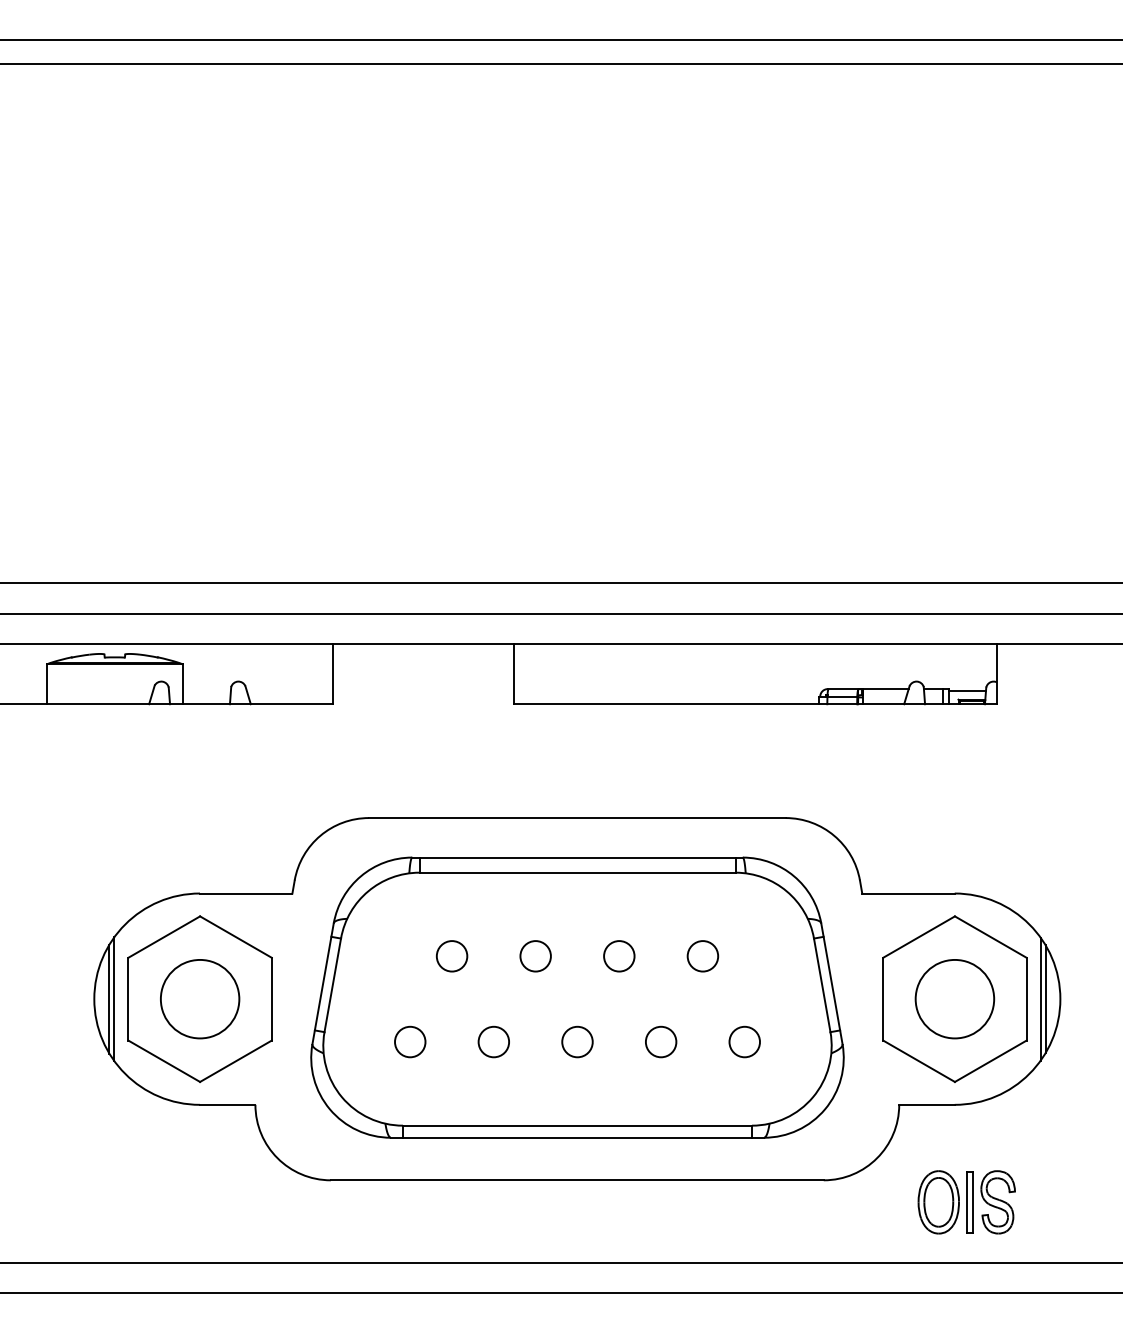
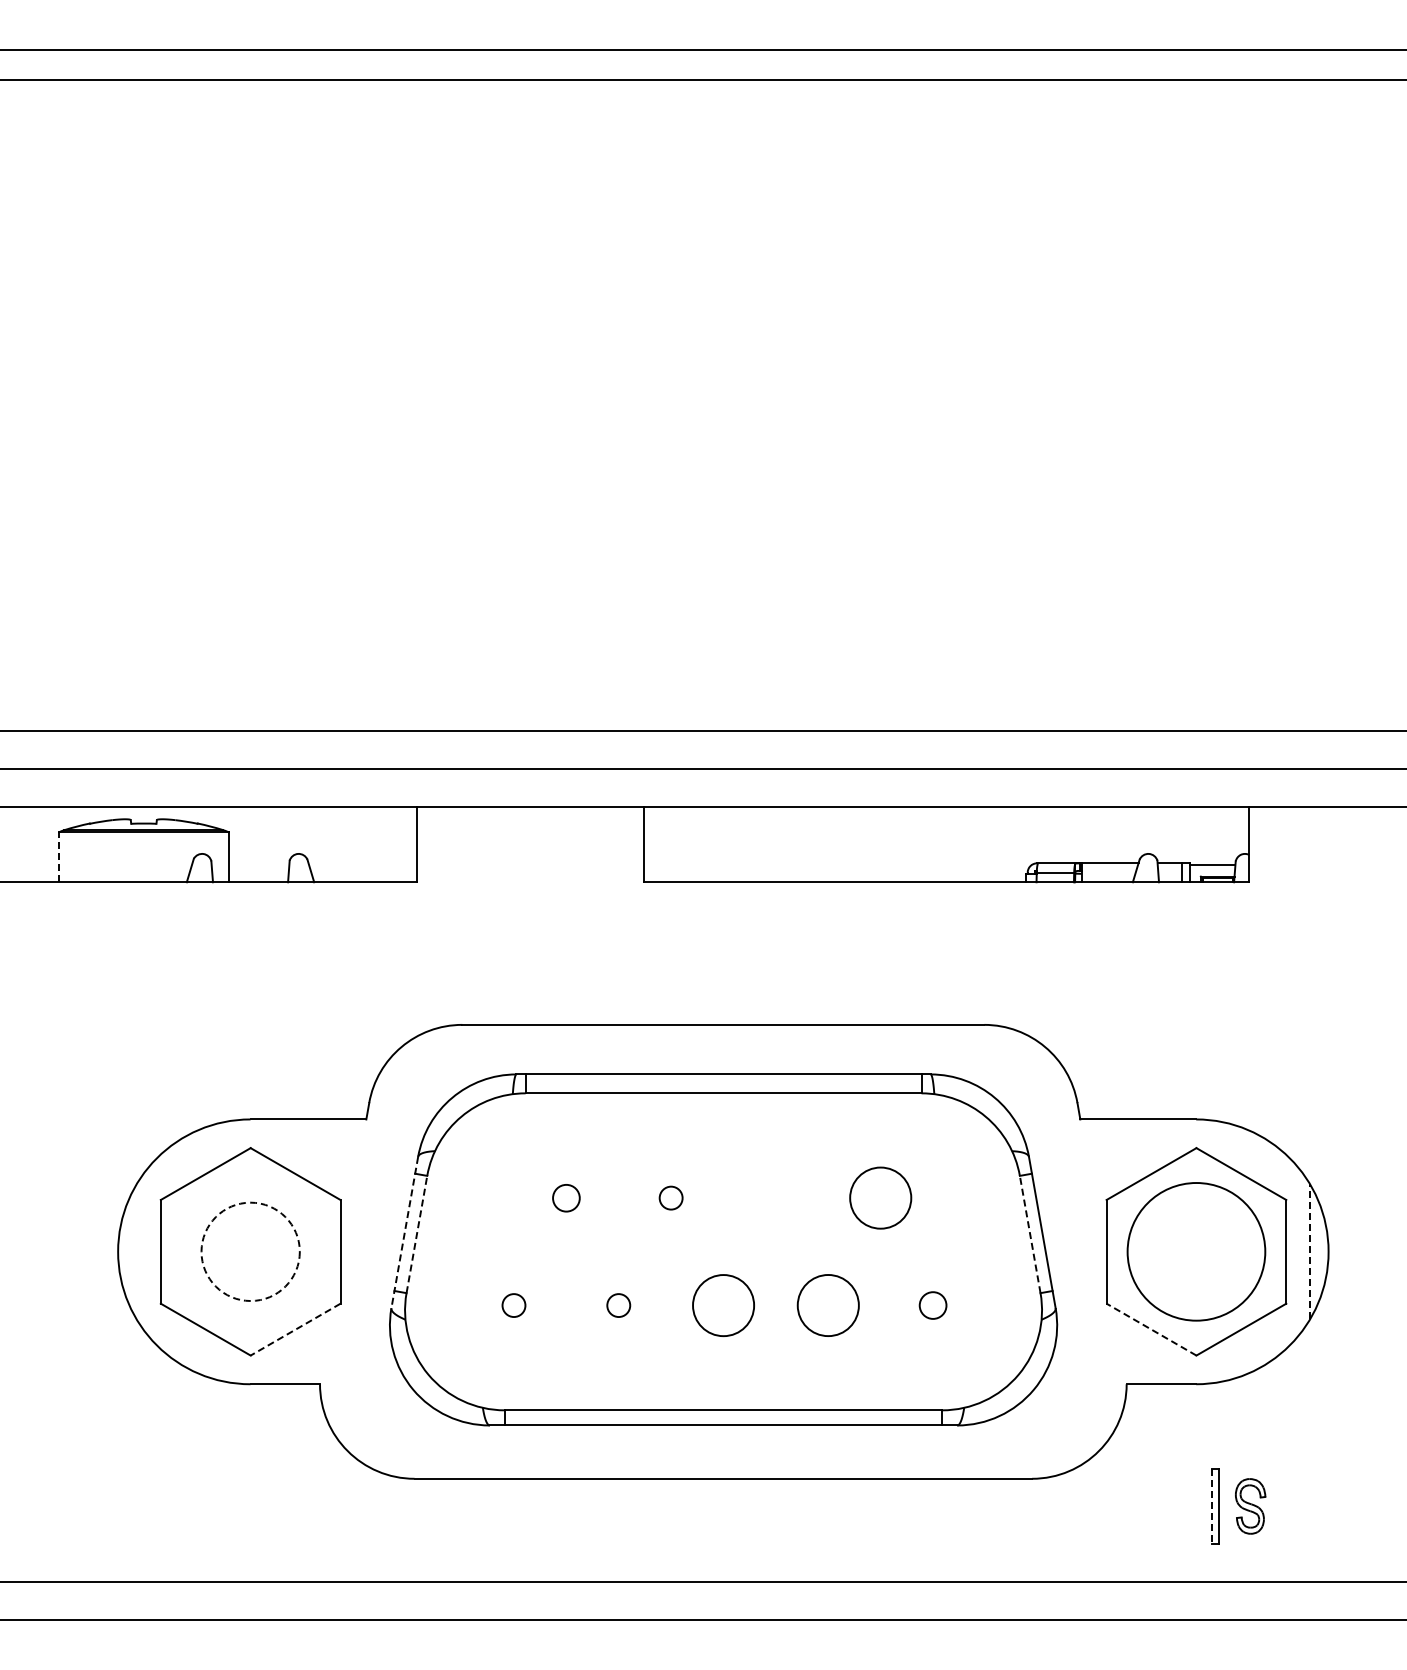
line: (46, 684) -> (58, 857), solid -> dashed
circle: (452, 956) -> (566, 1198), size x0.7
circle: (535, 956) -> (671, 1198), size x0.6
circle: (618, 956) -> (775, 1198), removed
circle: (702, 956) -> (880, 1198), size x1.6
line: (322, 983) -> (404, 1232), solid -> dashed
line: (332, 985) -> (416, 1234), solid -> dashed
line: (822, 985) -> (1030, 1234), solid -> dashed
line: (109, 998) -> (137, 1251), removed
line: (114, 998) -> (143, 1251), removed
circle: (199, 998) -> (250, 1251), solid -> dashed
circle: (954, 998) -> (1196, 1251), size x1.4
line: (1040, 998) -> (1303, 1251), removed
line: (1045, 998) -> (1310, 1251), solid -> dashed
circle: (409, 1042) -> (513, 1305), size x0.6
circle: (493, 1042) -> (618, 1305), size x0.6
circle: (577, 1042) -> (723, 1305), size x1.6
circle: (661, 1042) -> (828, 1305), size x1.6
circle: (745, 1042) -> (933, 1305), size x0.7
line: (235, 1061) -> (295, 1329), solid -> dashed
line: (919, 1061) -> (1151, 1329), solid -> dashed
part: (939, 1202) -> (1176, 1506), removed
line: (966, 1202) -> (1211, 1506), solid -> dashed
part: (998, 1202) -> (1250, 1506), size x0.7

